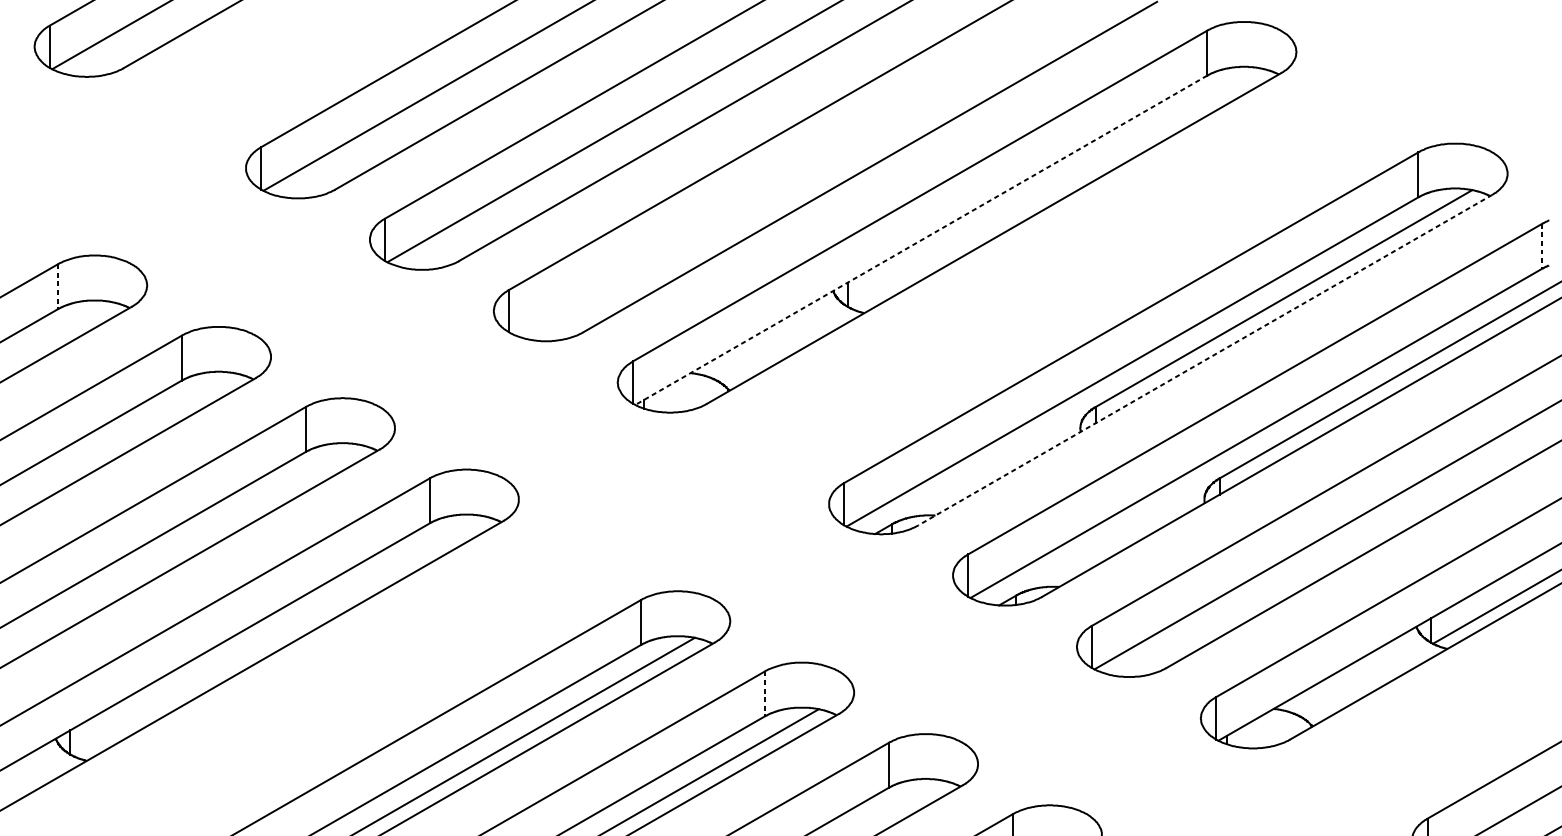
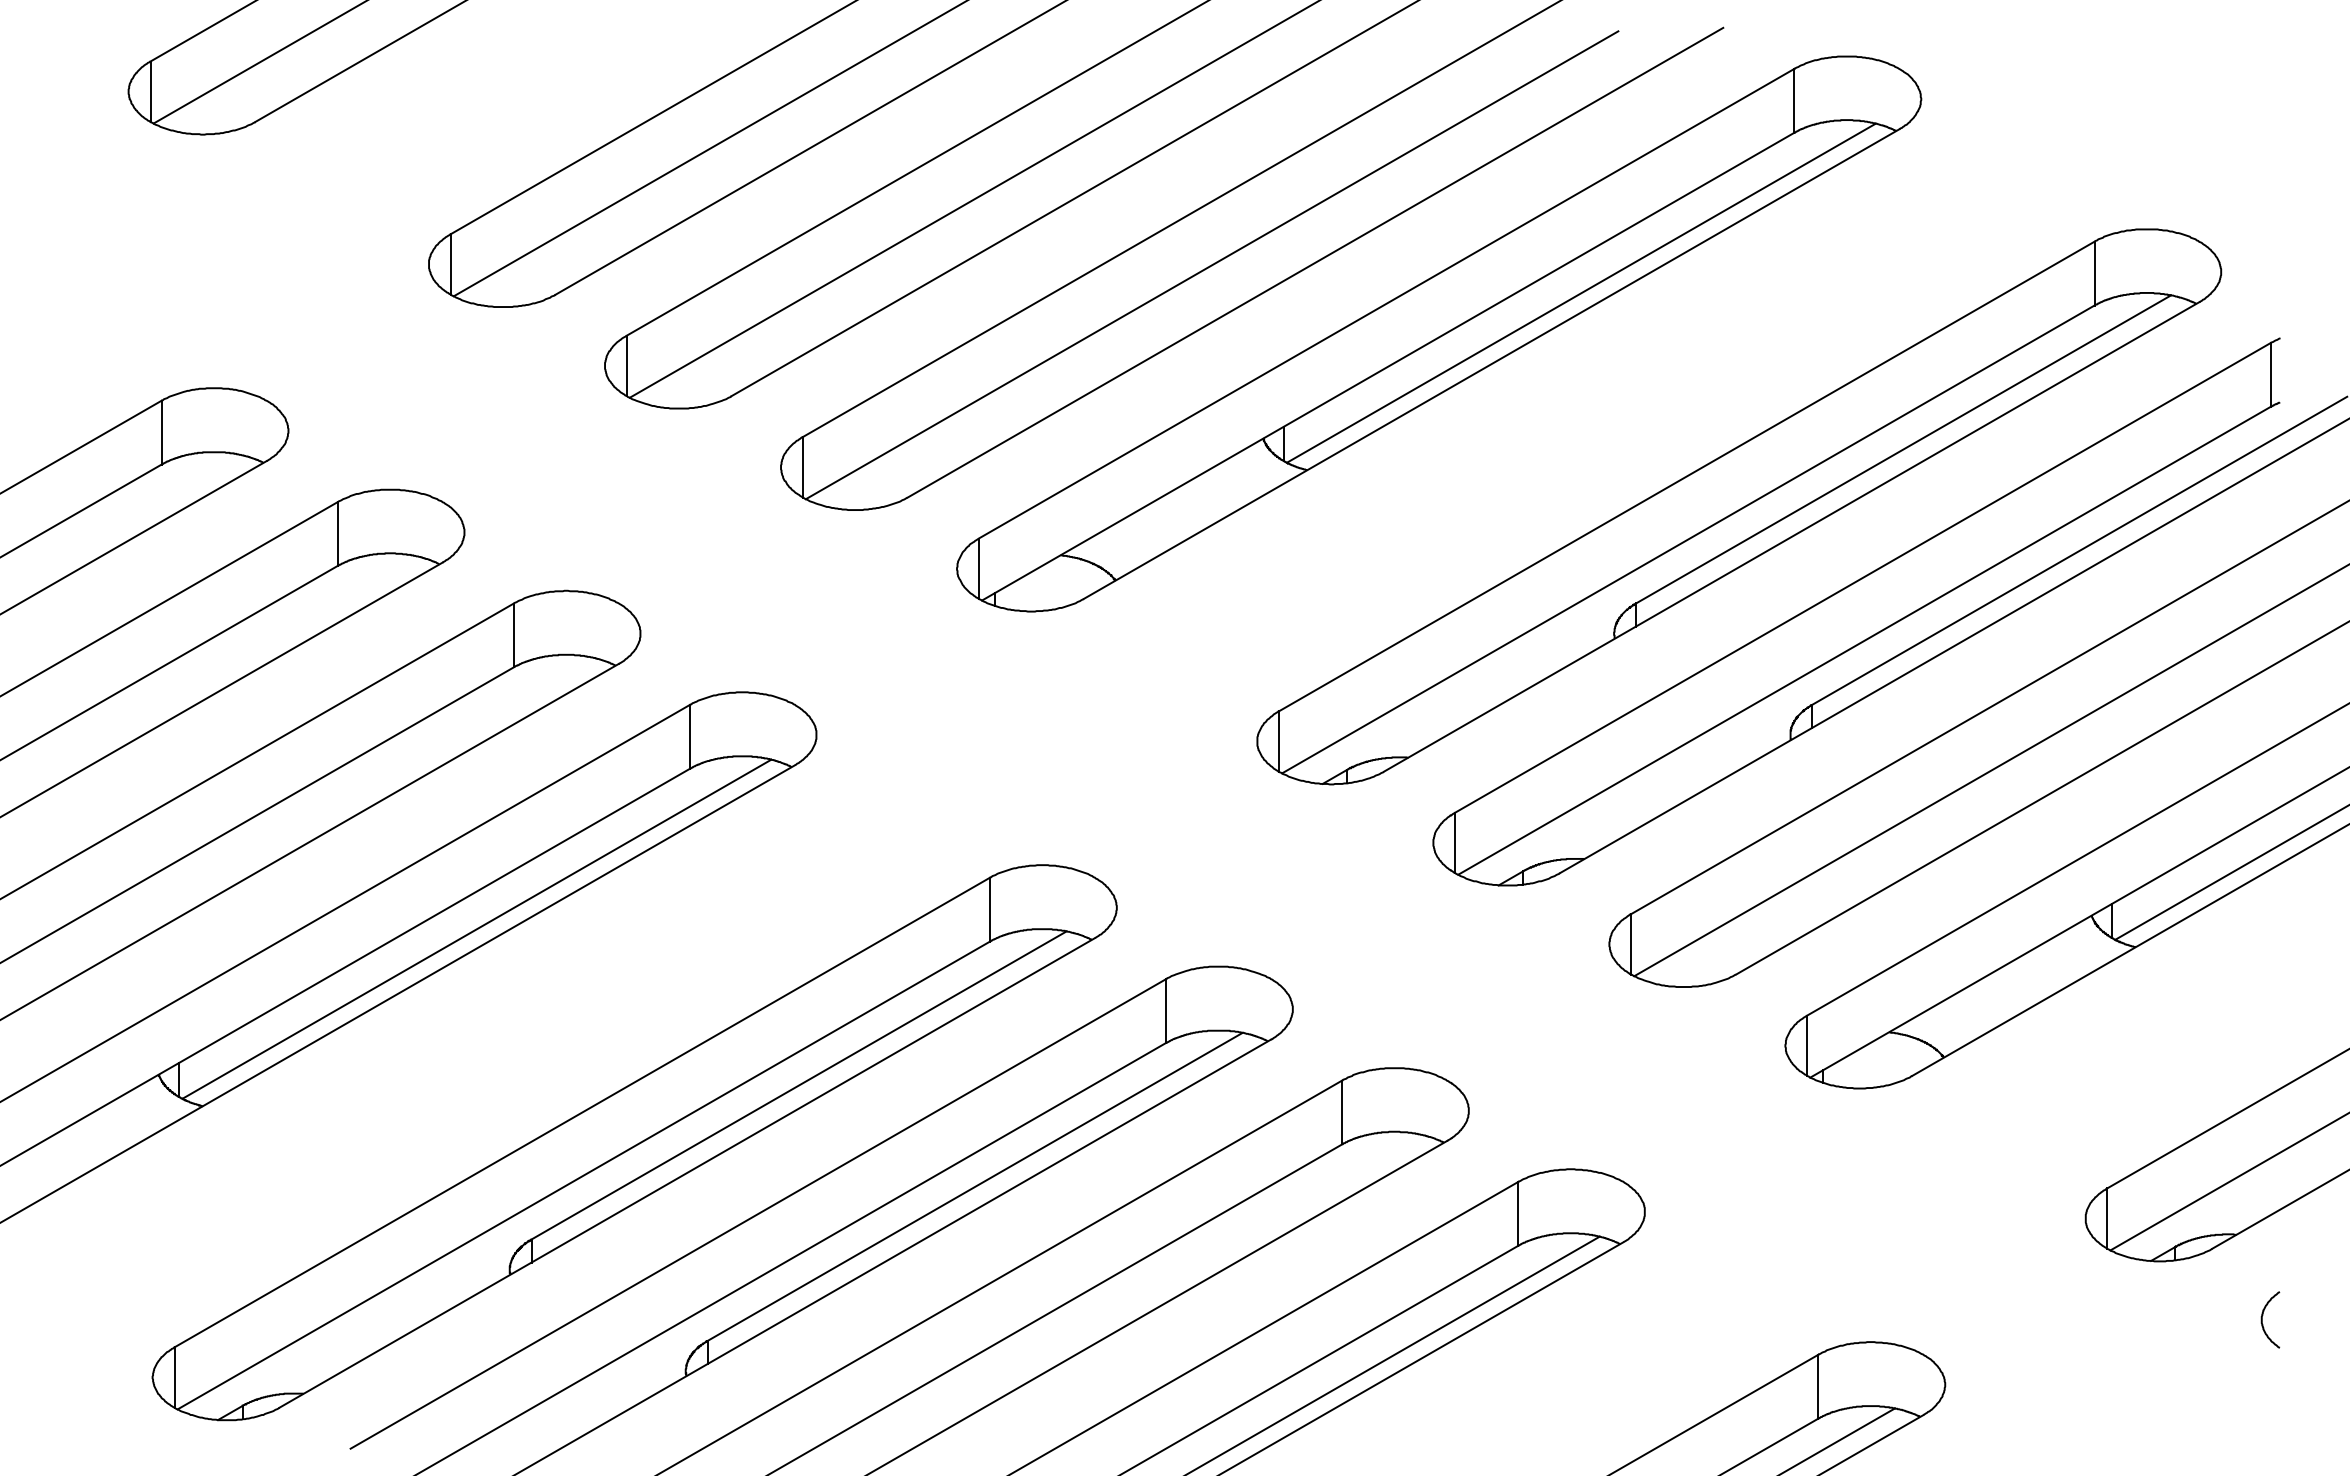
line: (796, 169) -> (1211, 265), added
line: (1056, 188) -> (1580, 292), added
line: (921, 240) -> (1388, 366), dashed -> solid
line: (1542, 246) -> (2270, 375), dashed -> solid
line: (57, 286) -> (161, 432), dashed -> solid
line: (1205, 359) -> (1791, 536), dashed -> solid
line: (279, 635) -> (476, 928), added
line: (765, 694) -> (1166, 1011), dashed -> solid

